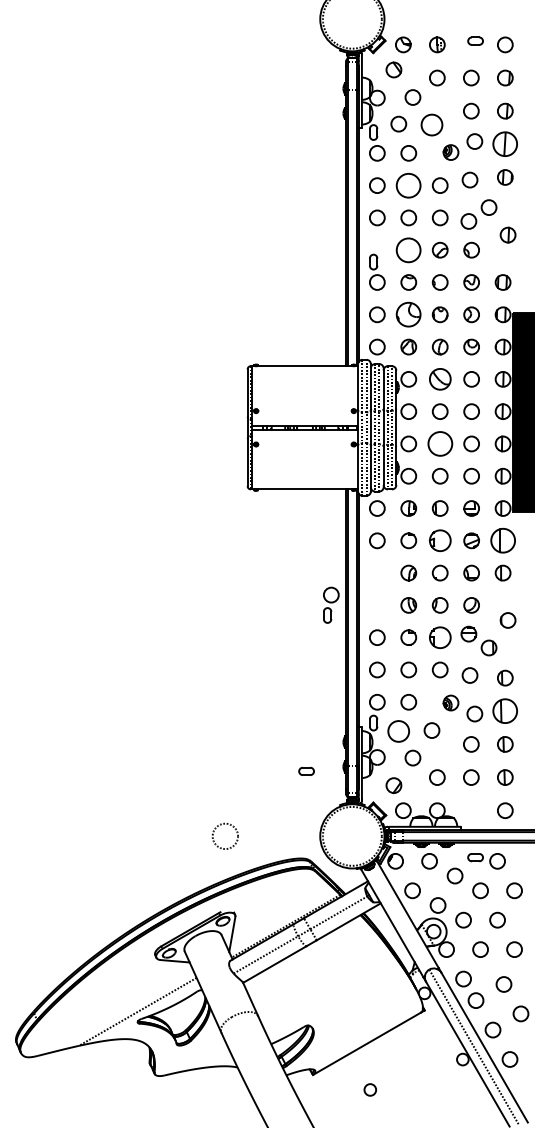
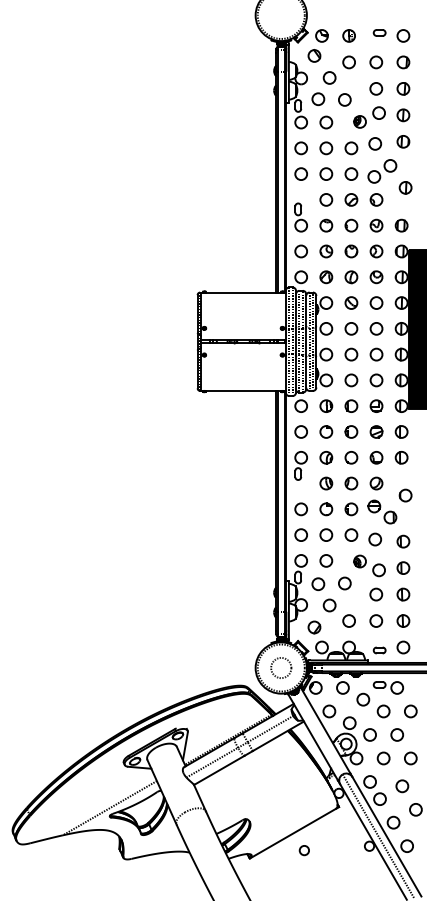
circle: (431, 124) -> (344, 99), size x0.71
part: (505, 144) -> (403, 115), size x0.62
circle: (408, 185) -> (326, 148), size x0.62
circle: (408, 249) -> (326, 199), size x0.62
part: (408, 314) -> (326, 251), size x0.62
part: (439, 379) -> (350, 303), size x0.71
circle: (439, 443) -> (350, 354), size x0.62
part: (439, 540) -> (350, 431), size x0.71
part: (502, 540) -> (401, 431), size x0.62
part: (331, 604) -> (301, 465), moved
part: (439, 637) -> (350, 509), size x0.71
part: (505, 711) -> (403, 568), size x0.62
circle: (398, 731) -> (318, 584), size x0.71
part: (306, 770) -> (379, 649), moved
circle: (224, 835) -> (280, 667), moved
circle: (369, 1089) -> (303, 850), moved

